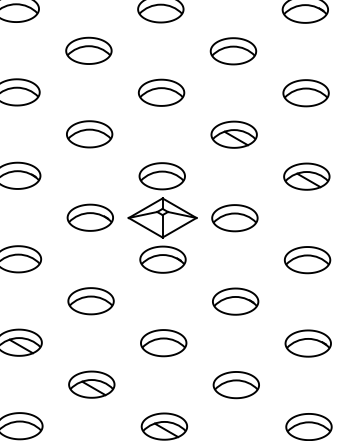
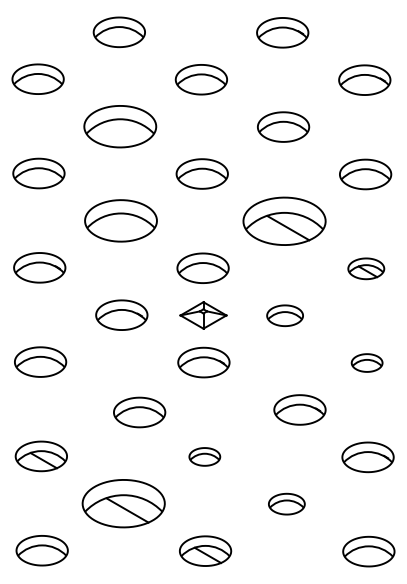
part: (88, 50) -> (119, 126), size x1.4
part: (89, 133) -> (120, 220), size x1.4
part: (233, 134) -> (283, 221), size x1.6
part: (306, 176) -> (365, 268), size x0.7
part: (162, 218) -> (203, 315), size x0.6
part: (234, 218) -> (284, 315), size x0.7
part: (306, 259) -> (366, 362), size x0.6
part: (90, 301) -> (139, 412), moved
part: (235, 301) -> (299, 409), moved
part: (163, 342) -> (204, 456), size x0.6
part: (90, 384) -> (122, 503), size x1.6
part: (236, 384) -> (286, 503), size x0.7

